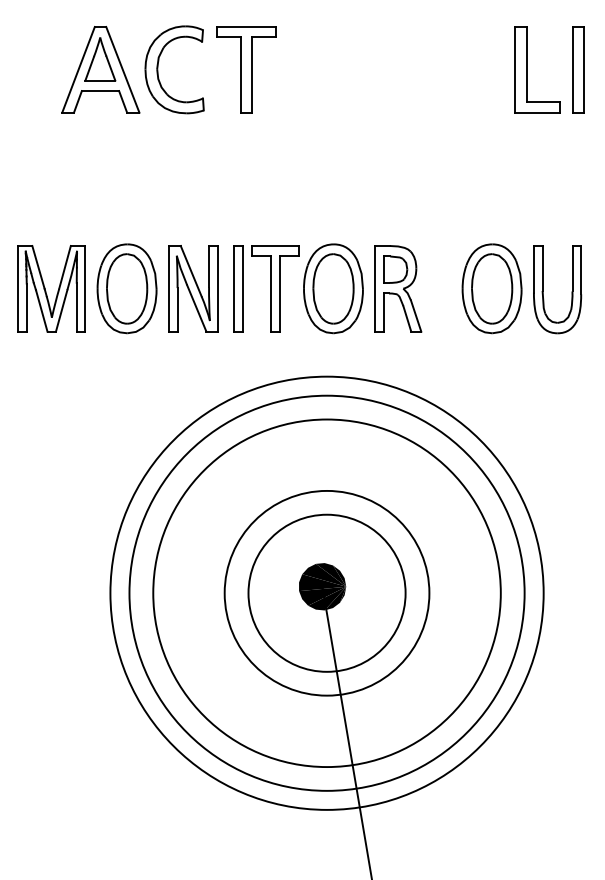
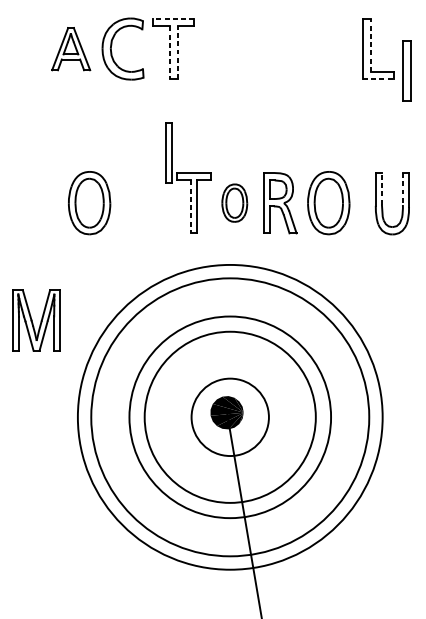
line: (246, 27) -> (173, 19), solid -> dashed
line: (526, 64) -> (370, 45), solid -> dashed
part: (100, 69) -> (70, 48), size x0.7
part: (578, 69) -> (407, 70), moved
line: (241, 75) -> (170, 53), solid -> dashed
line: (252, 75) -> (177, 53), solid -> dashed
line: (538, 112) -> (379, 79), solid -> dashed
line: (542, 267) -> (381, 188), solid -> dashed
line: (572, 268) -> (402, 188), solid -> dashed
part: (51, 288) -> (36, 320), moved
part: (193, 288) -> (136, 202), removed
part: (238, 288) -> (168, 152), moved
part: (333, 288) -> (234, 202), size x0.6
part: (491, 288) -> (328, 202), moved
line: (271, 294) -> (191, 207), solid -> dashed
circle: (326, 592) -> (229, 416), size x0.7
circle: (326, 592) -> (229, 416), size x1.4
circle: (326, 593) -> (229, 417), size x0.7

